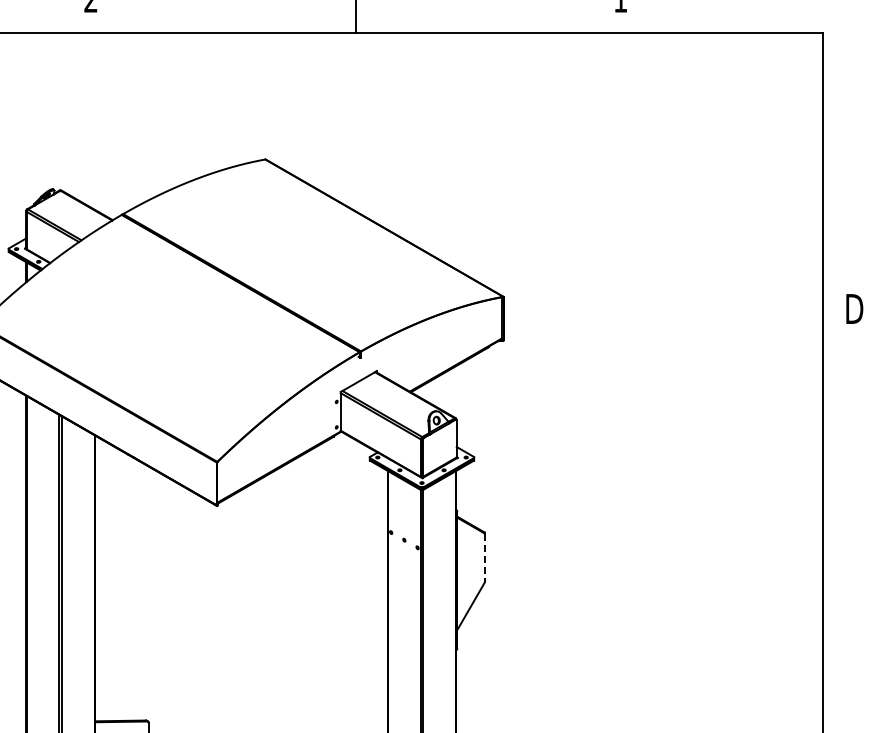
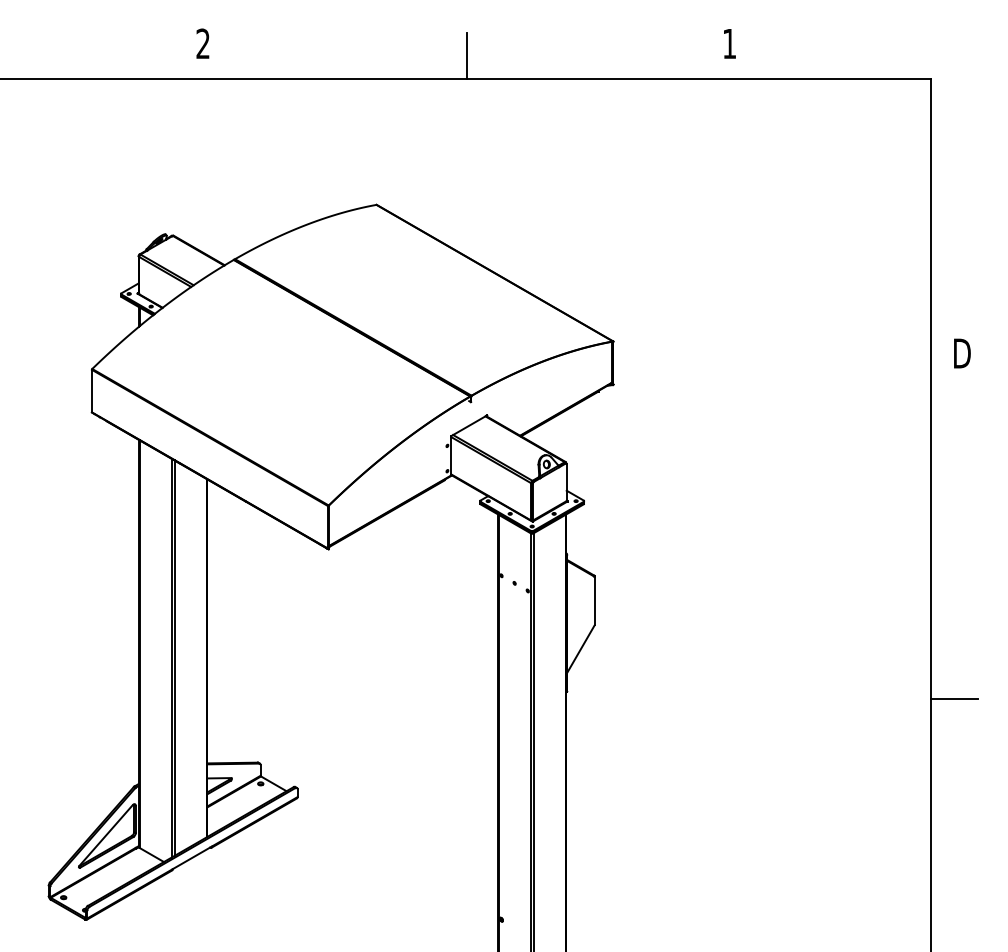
line: (484, 558) -> (594, 601), dashed -> solid
line: (846, 656) -> (954, 698), added

